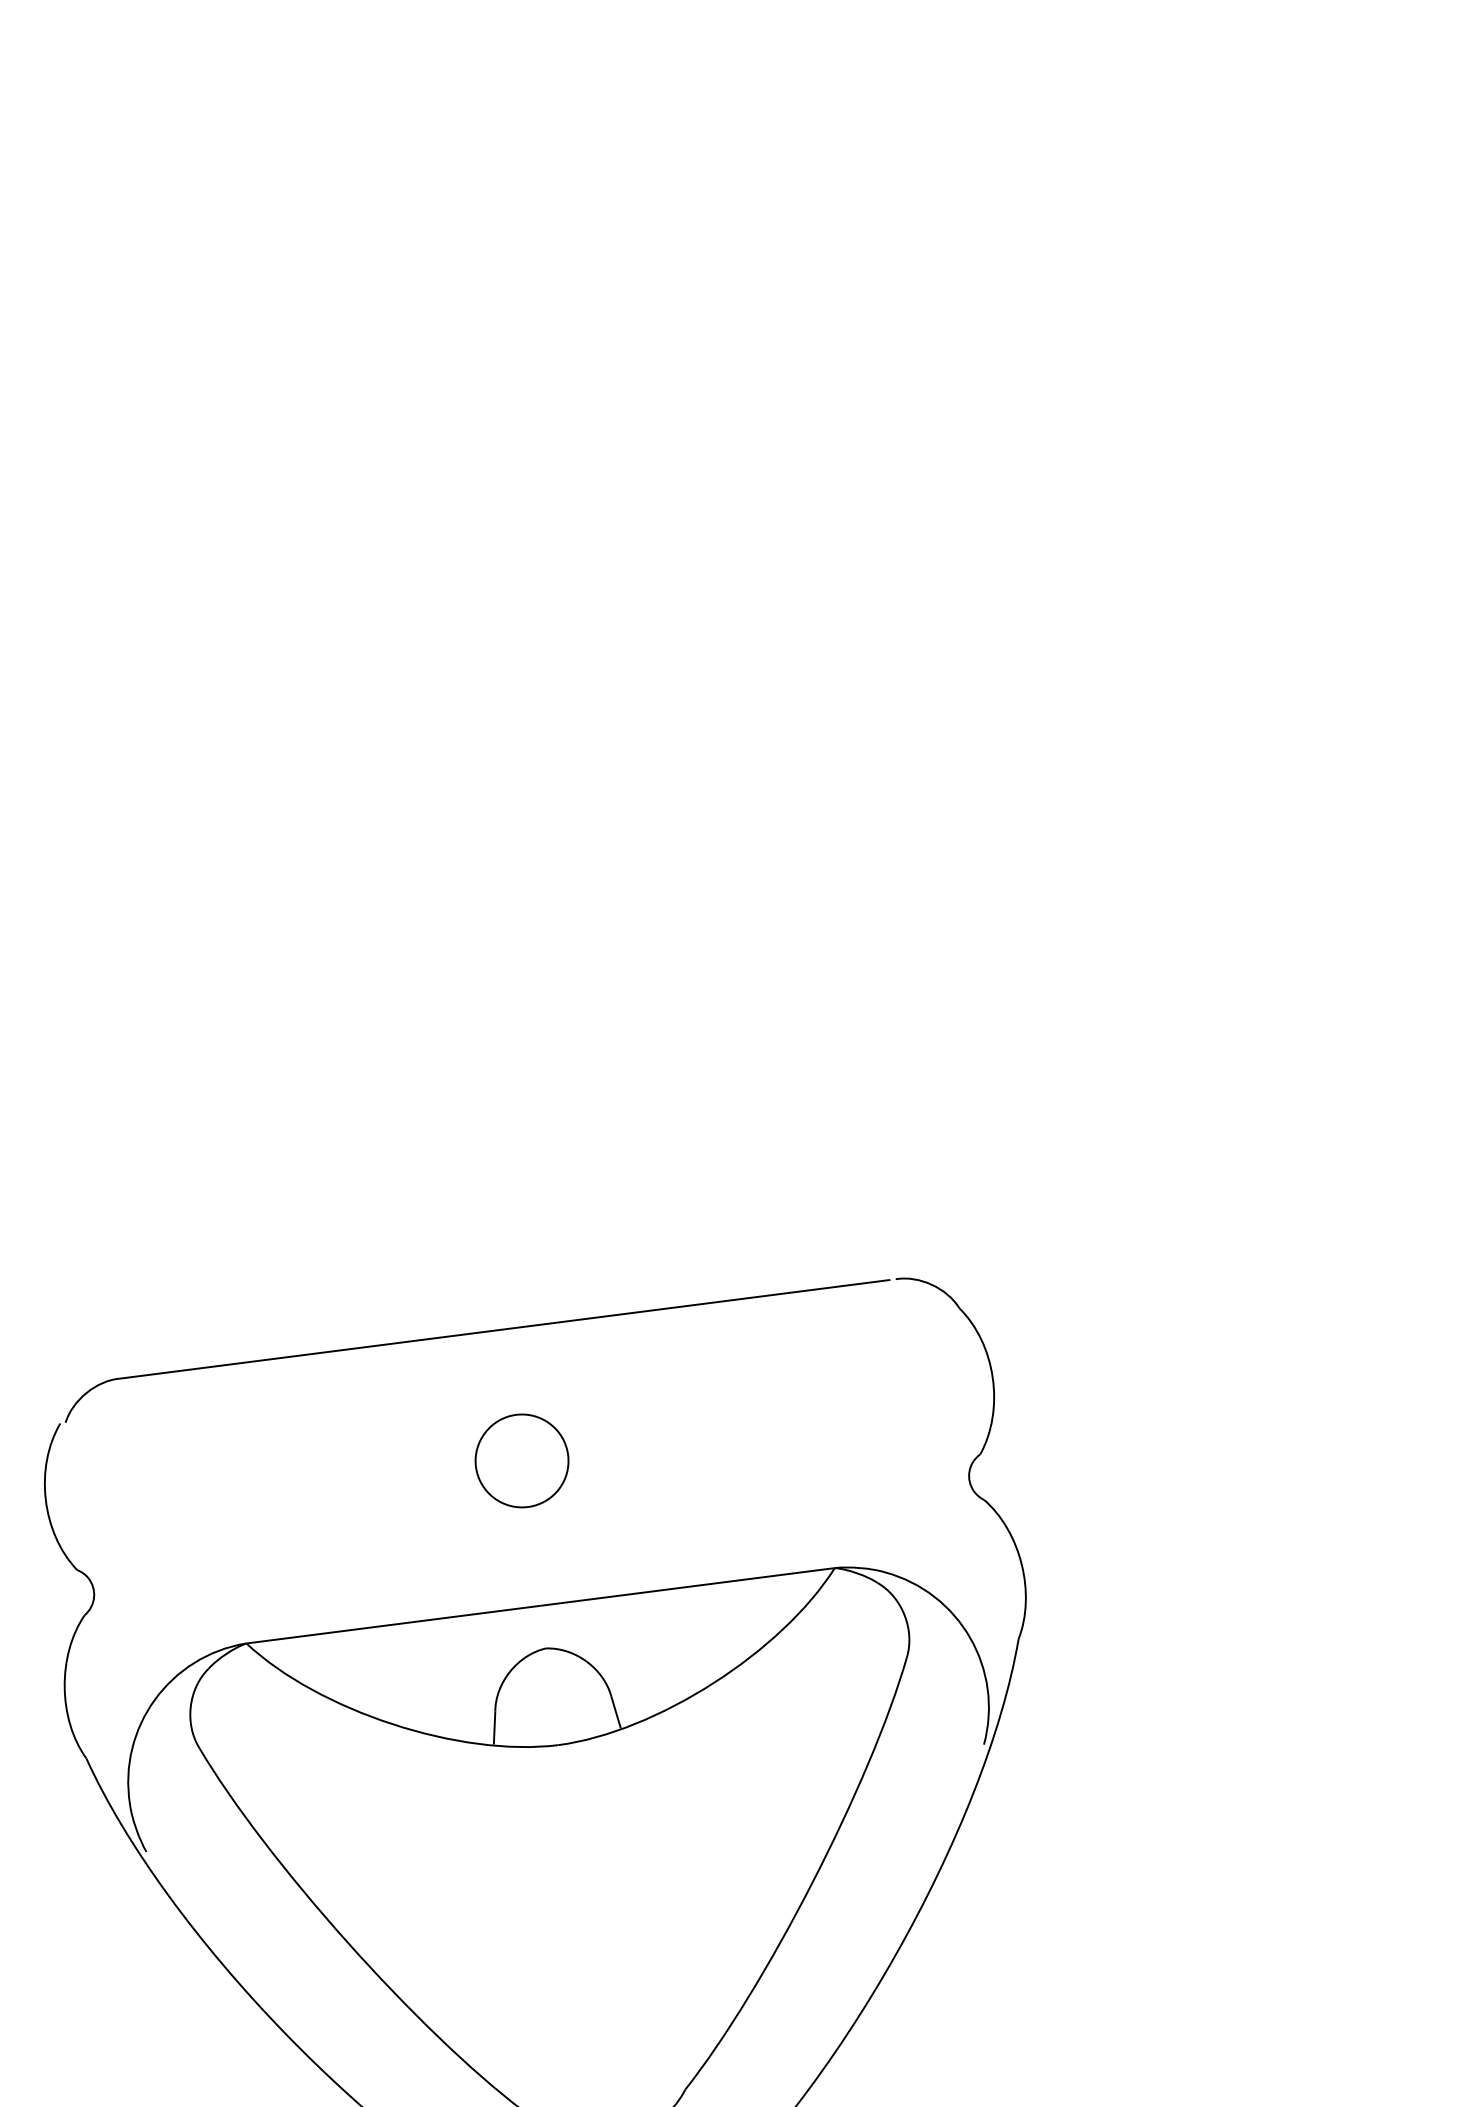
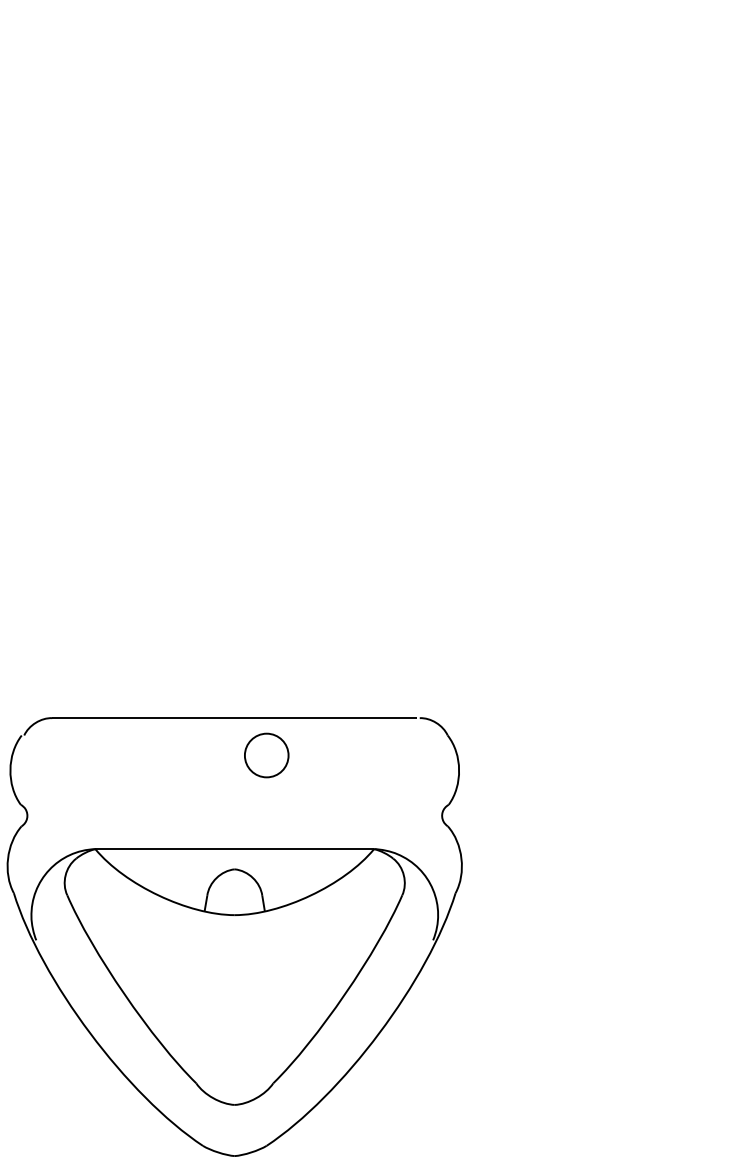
part: (521, 1460) -> (266, 755), moved

